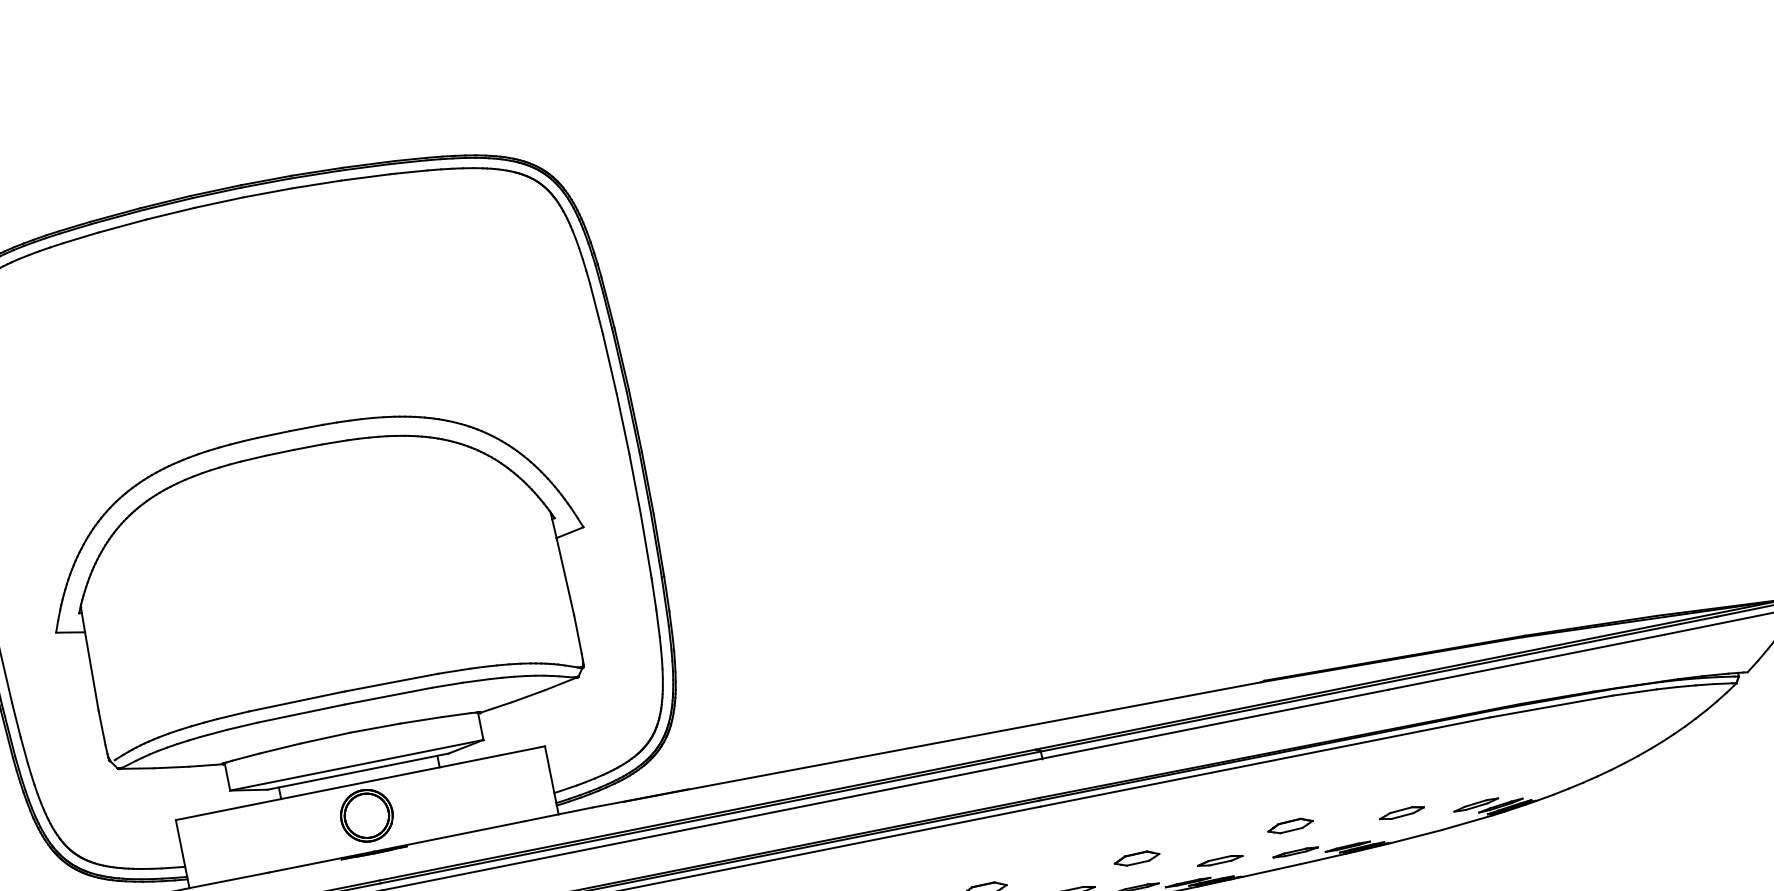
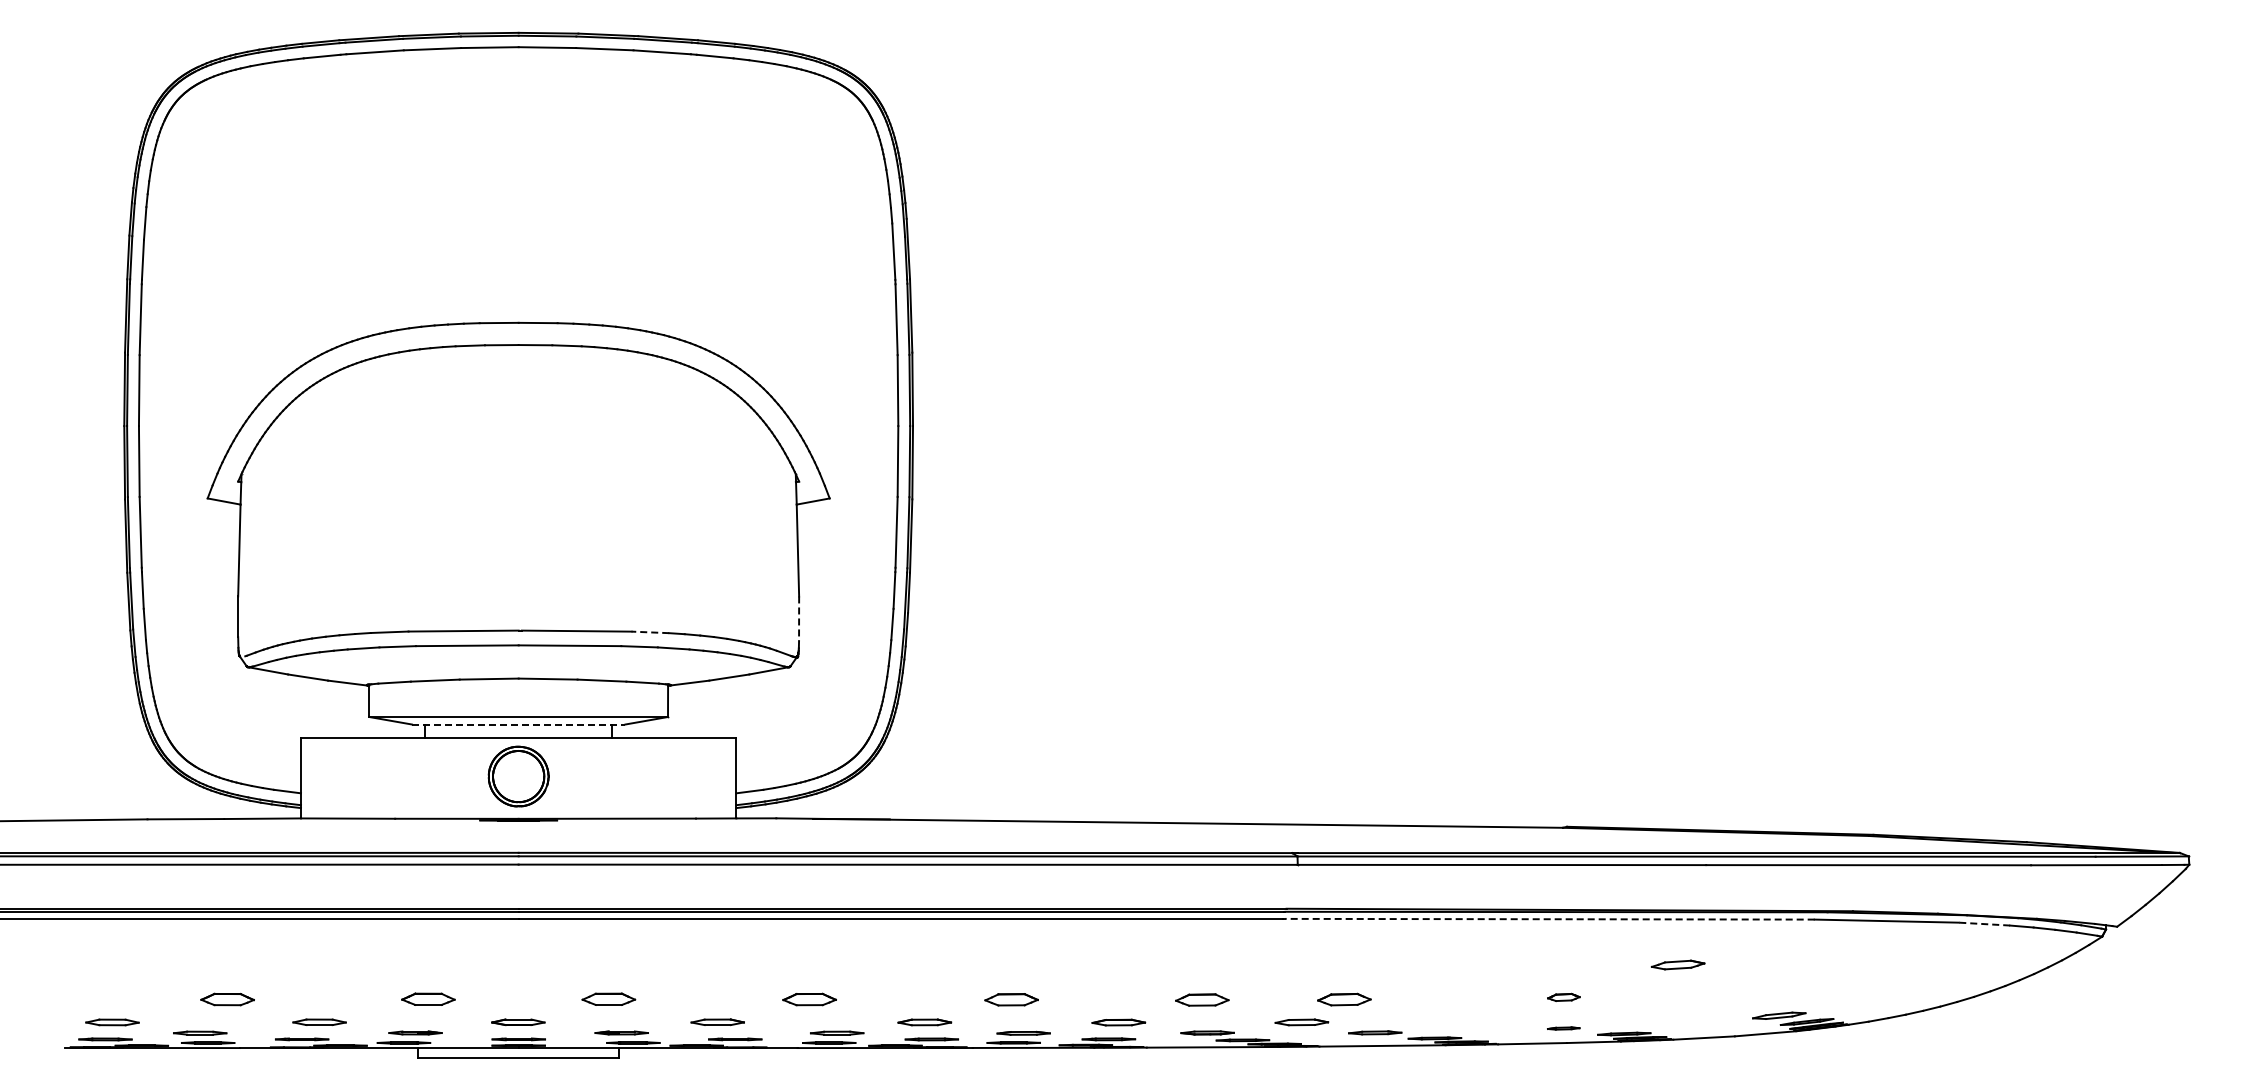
line: (578, 635) -> (799, 619), solid -> dashed
line: (454, 671) -> (650, 632), solid -> dashed
line: (1634, 692) -> (1984, 924), solid -> dashed
line: (1265, 762) -> (1550, 919), solid -> dashed
line: (357, 771) -> (518, 724), solid -> dashed
part: (1401, 812) -> (1677, 964), moved
part: (1290, 826) -> (1563, 997), size x0.6
part: (1295, 852) -> (1563, 1028), size x0.6
part: (1137, 858) -> (1344, 999), moved
part: (1220, 860) -> (1476, 1020), removed

